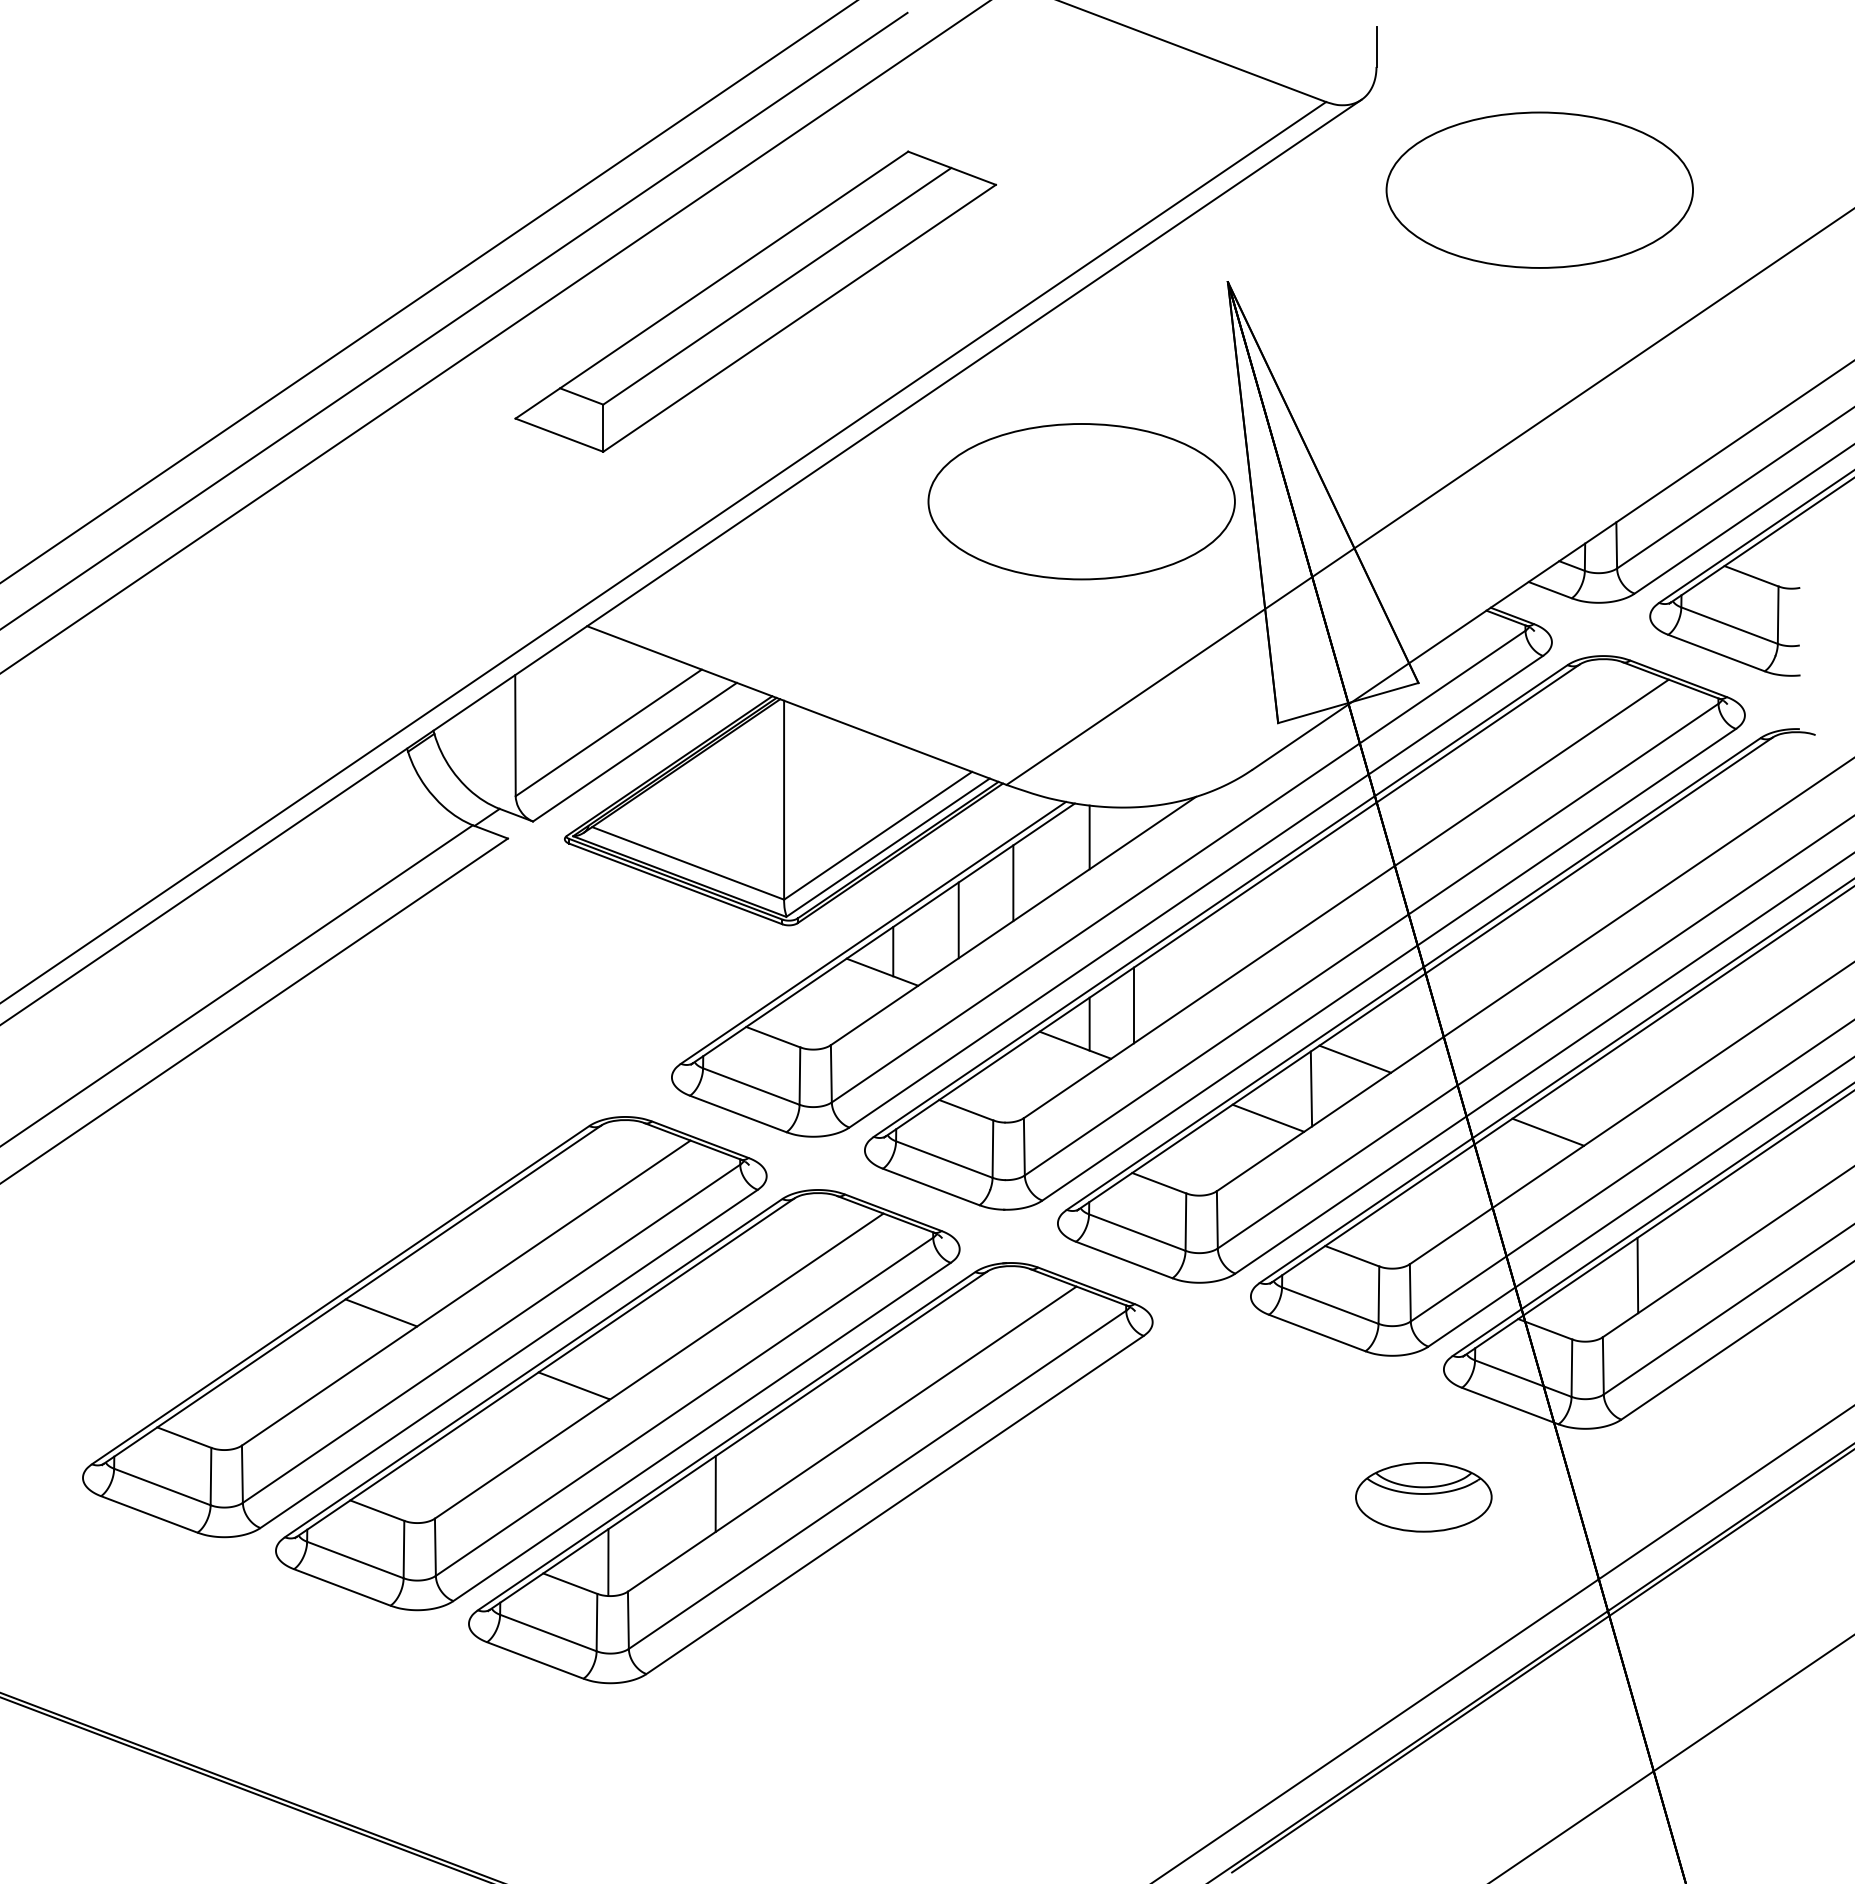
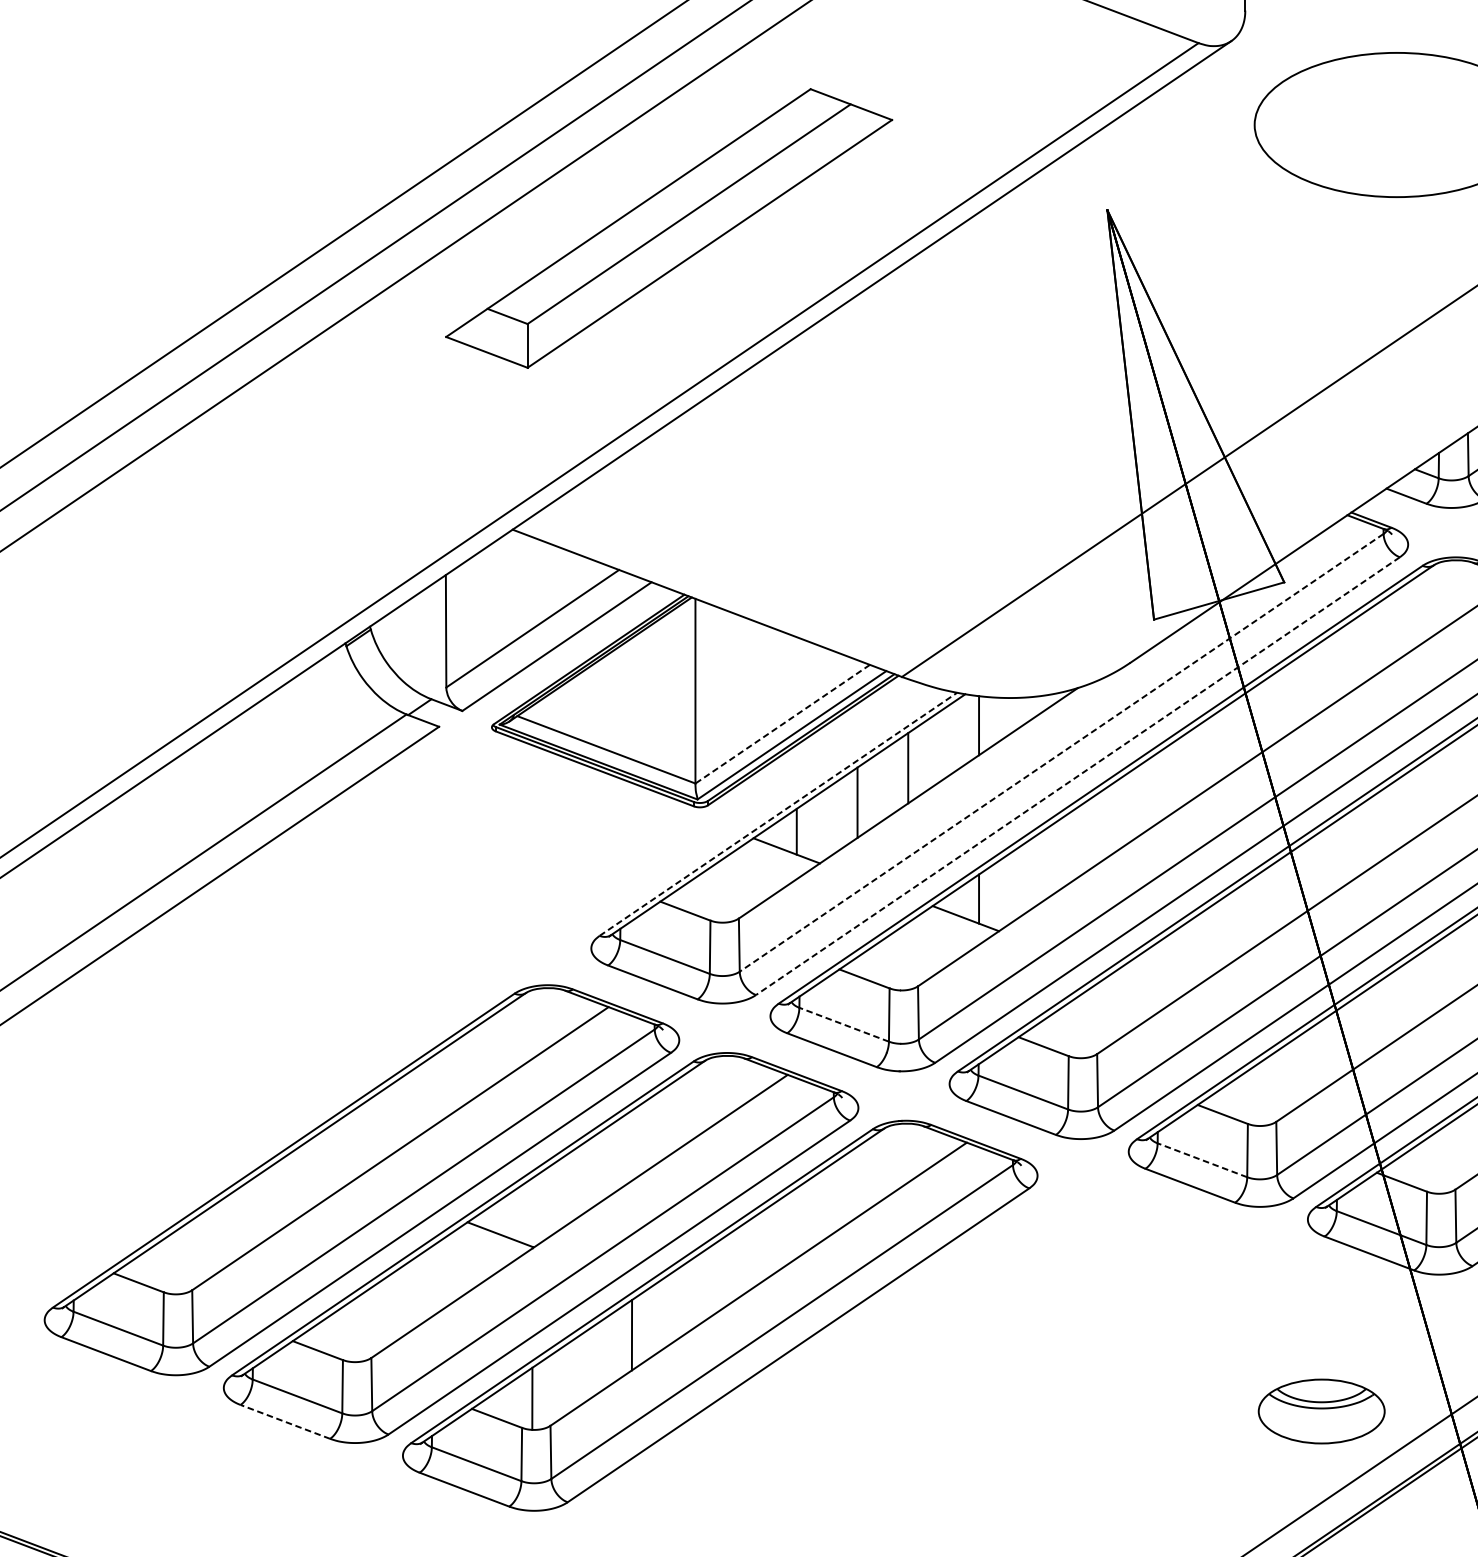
part: (1081, 501) -> (971, 413), removed
line: (878, 835) -> (783, 723), solid -> dashed
line: (1178, 866) -> (1061, 752), solid -> dashed
line: (1195, 892) -> (1077, 776), solid -> dashed
line: (873, 932) -> (778, 813), solid -> dashed
line: (1133, 1005) -> (1019, 881), removed
line: (1355, 1058) -> (1225, 930), removed
line: (1311, 1088) -> (1184, 958), removed
line: (1268, 1117) -> (1145, 985), removed
line: (1548, 1131) -> (1404, 998), removed
line: (944, 1159) -> (844, 1024), solid -> dashed
line: (1330, 1305) -> (1202, 1160), solid -> dashed
line: (381, 1312) -> (321, 1166), removed
part: (1423, 1497) -> (1321, 1411), moved
line: (342, 1587) -> (285, 1421), solid -> dashed

